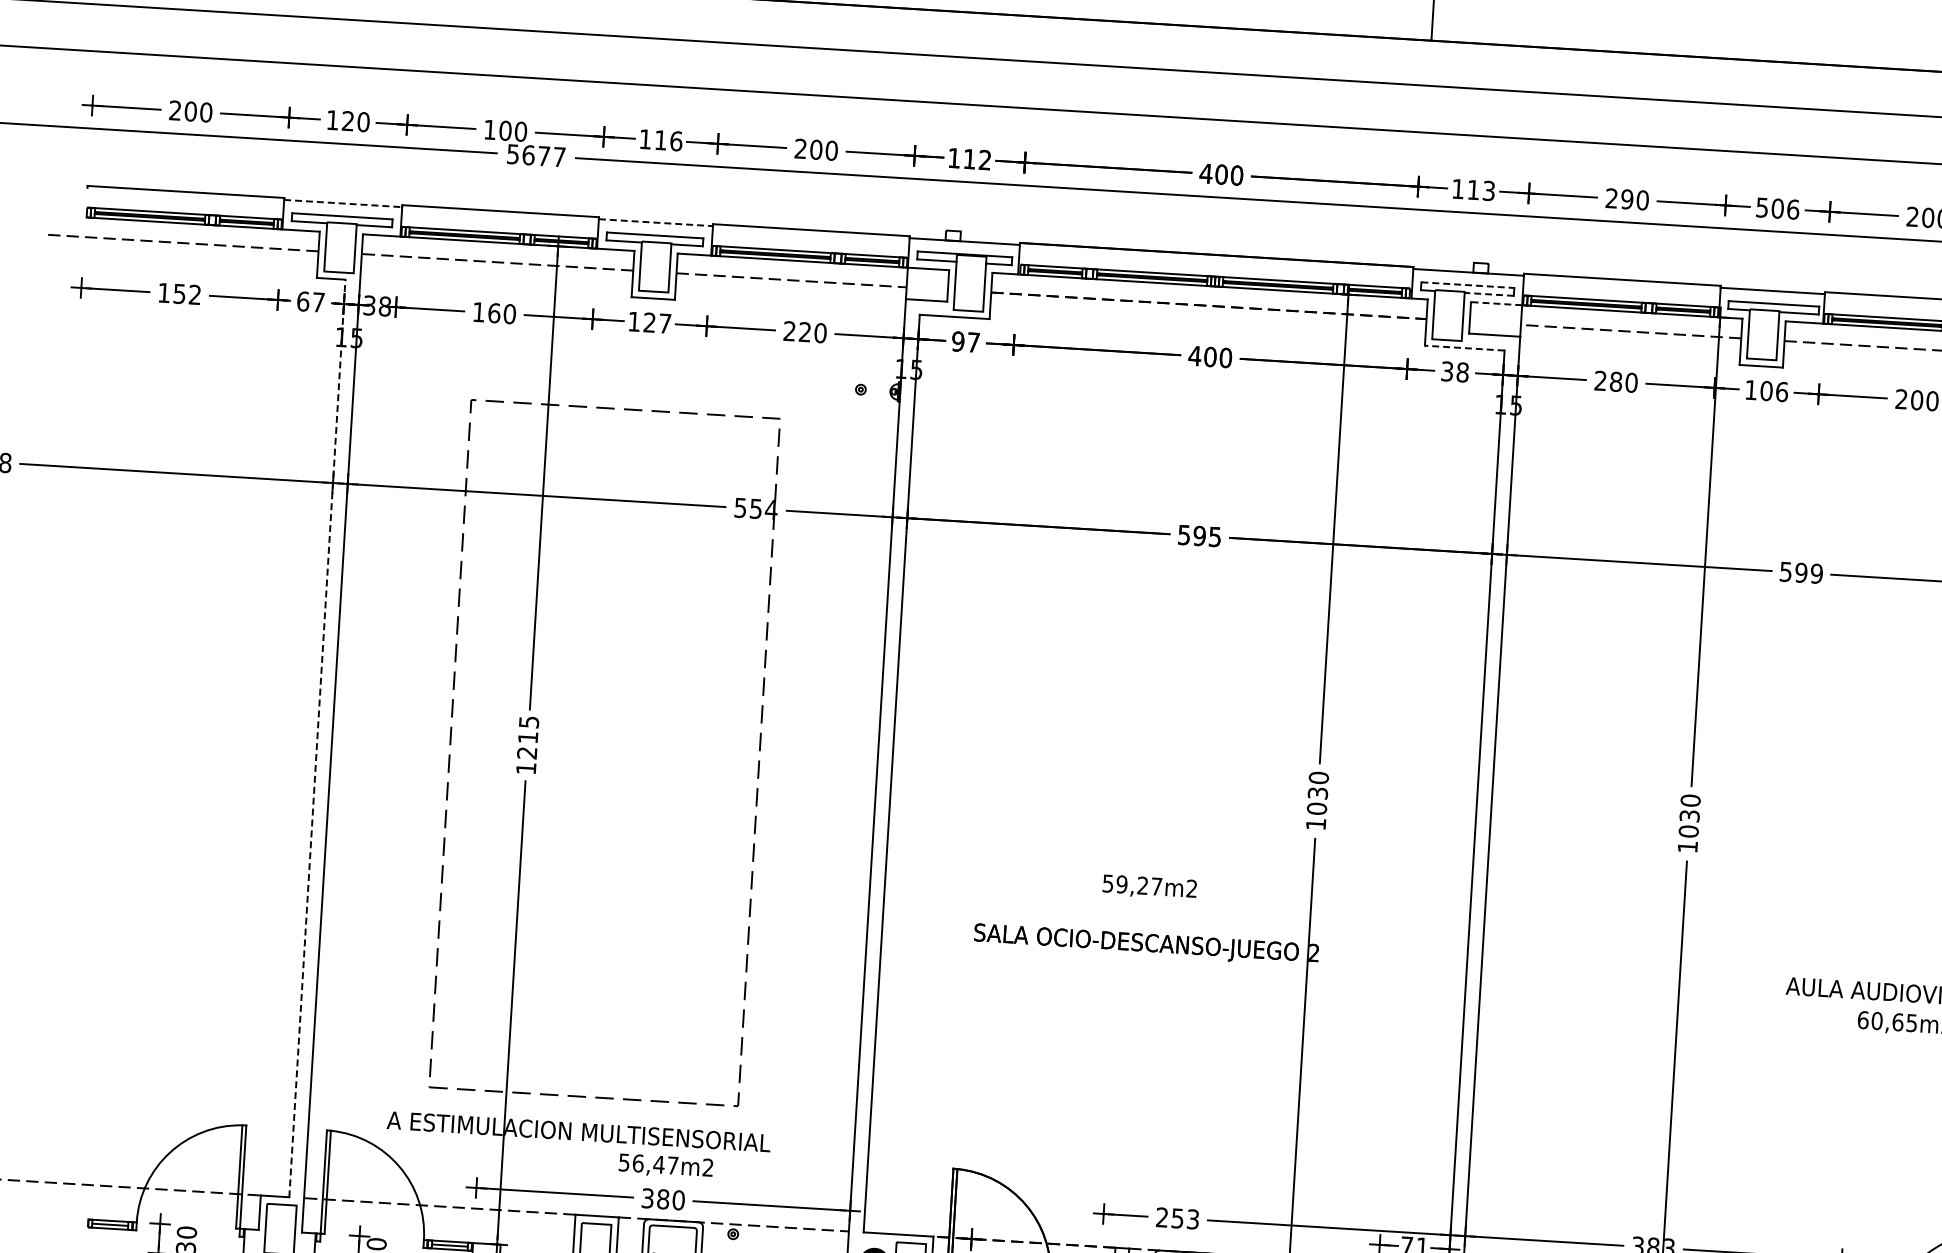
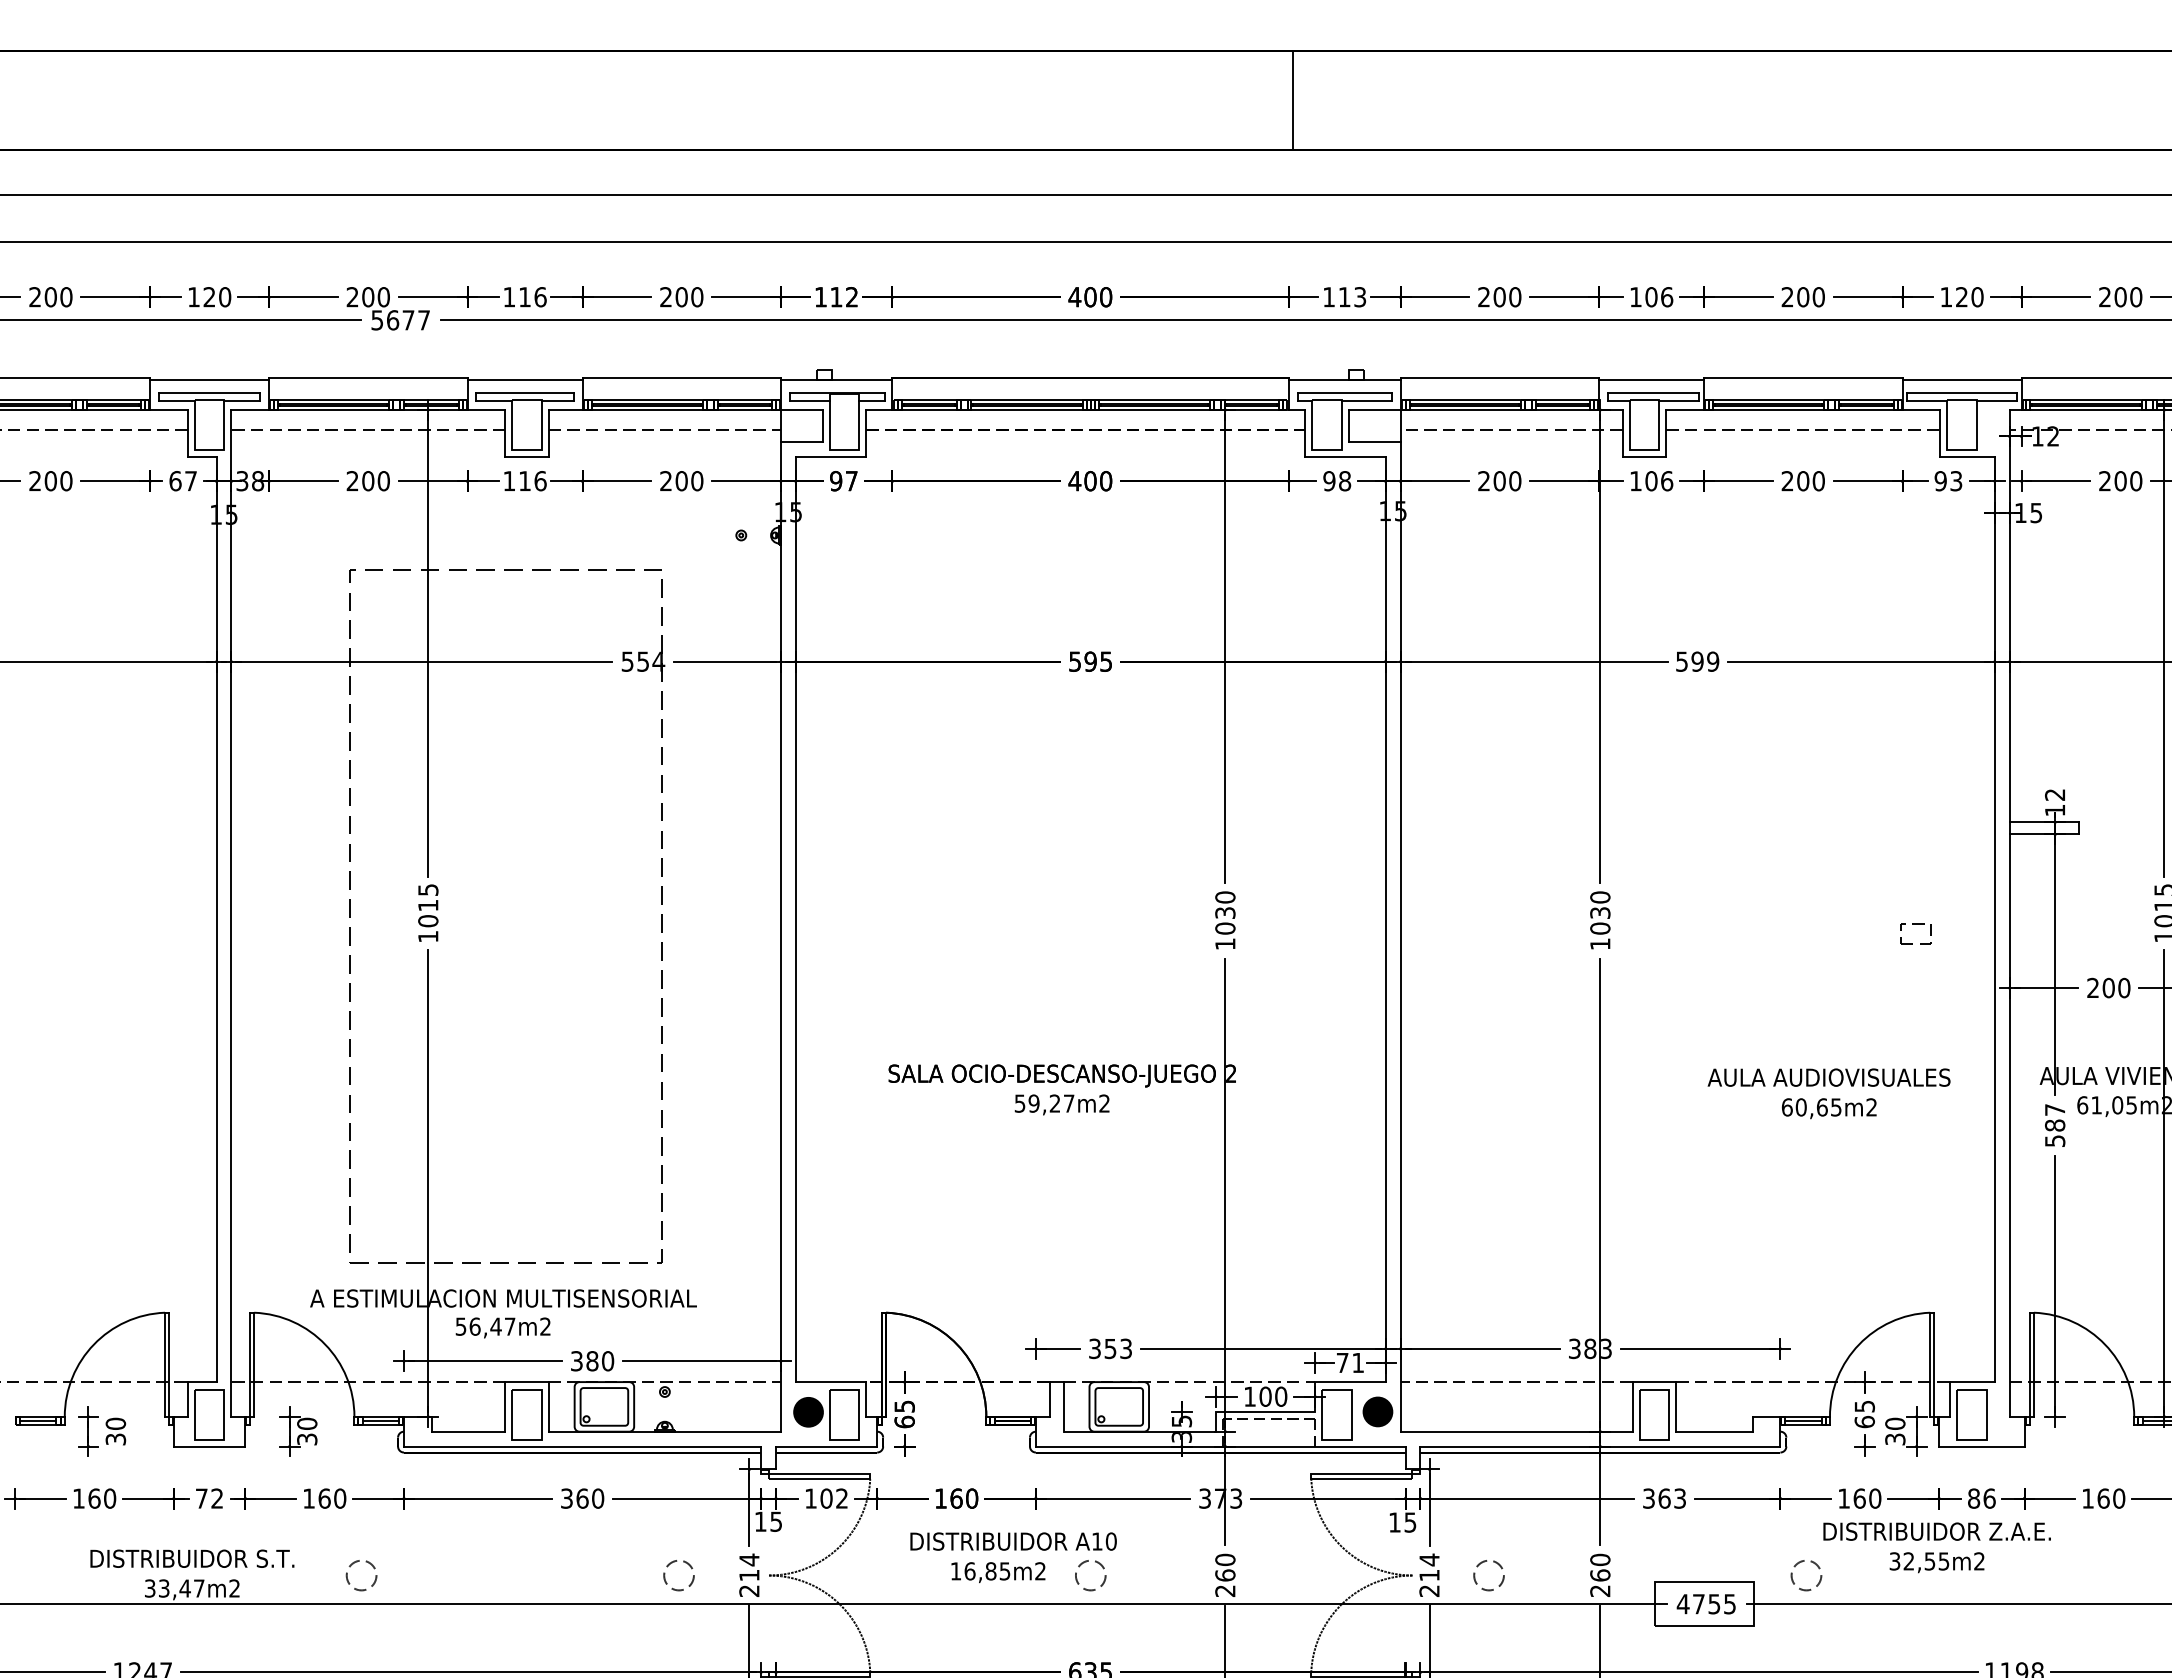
text: (489, 130) -> (352, 297), 100 -> 200
text: (1627, 199) -> (1499, 297), 290 -> 200
line: (343, 203) -> (209, 380), dashed -> solid
text: (1761, 207) -> (1635, 297), 506 -> 106
line: (656, 222) -> (525, 380), dashed -> solid
line: (1467, 285) -> (1344, 393), dashed -> solid
text: (179, 294) -> (50, 481), 152 -> 200
line: (1488, 294) -> (1366, 401), dashed -> solid
line: (1496, 304) -> (1374, 410), dashed -> solid
text: (486, 313) -> (360, 481), 160 -> 200
text: (657, 323) -> (532, 481), 127 -> 116
text: (804, 332) -> (681, 481), 220 -> 200
line: (1464, 348) -> (1345, 456), dashed -> solid
text: (1447, 371) -> (1329, 481), 38 -> 98
text: (1615, 382) -> (1499, 481), 280 -> 200
line: (317, 738) -> (216, 919), dashed -> solid
text: (527, 753) -> (428, 921), 1215 -> 1015
text: (1149, 887) -> (1061, 1104), moved
text: (665, 1165) -> (502, 1327), moved
text: (1161, 1218) -> (1094, 1349), 253 -> 353

